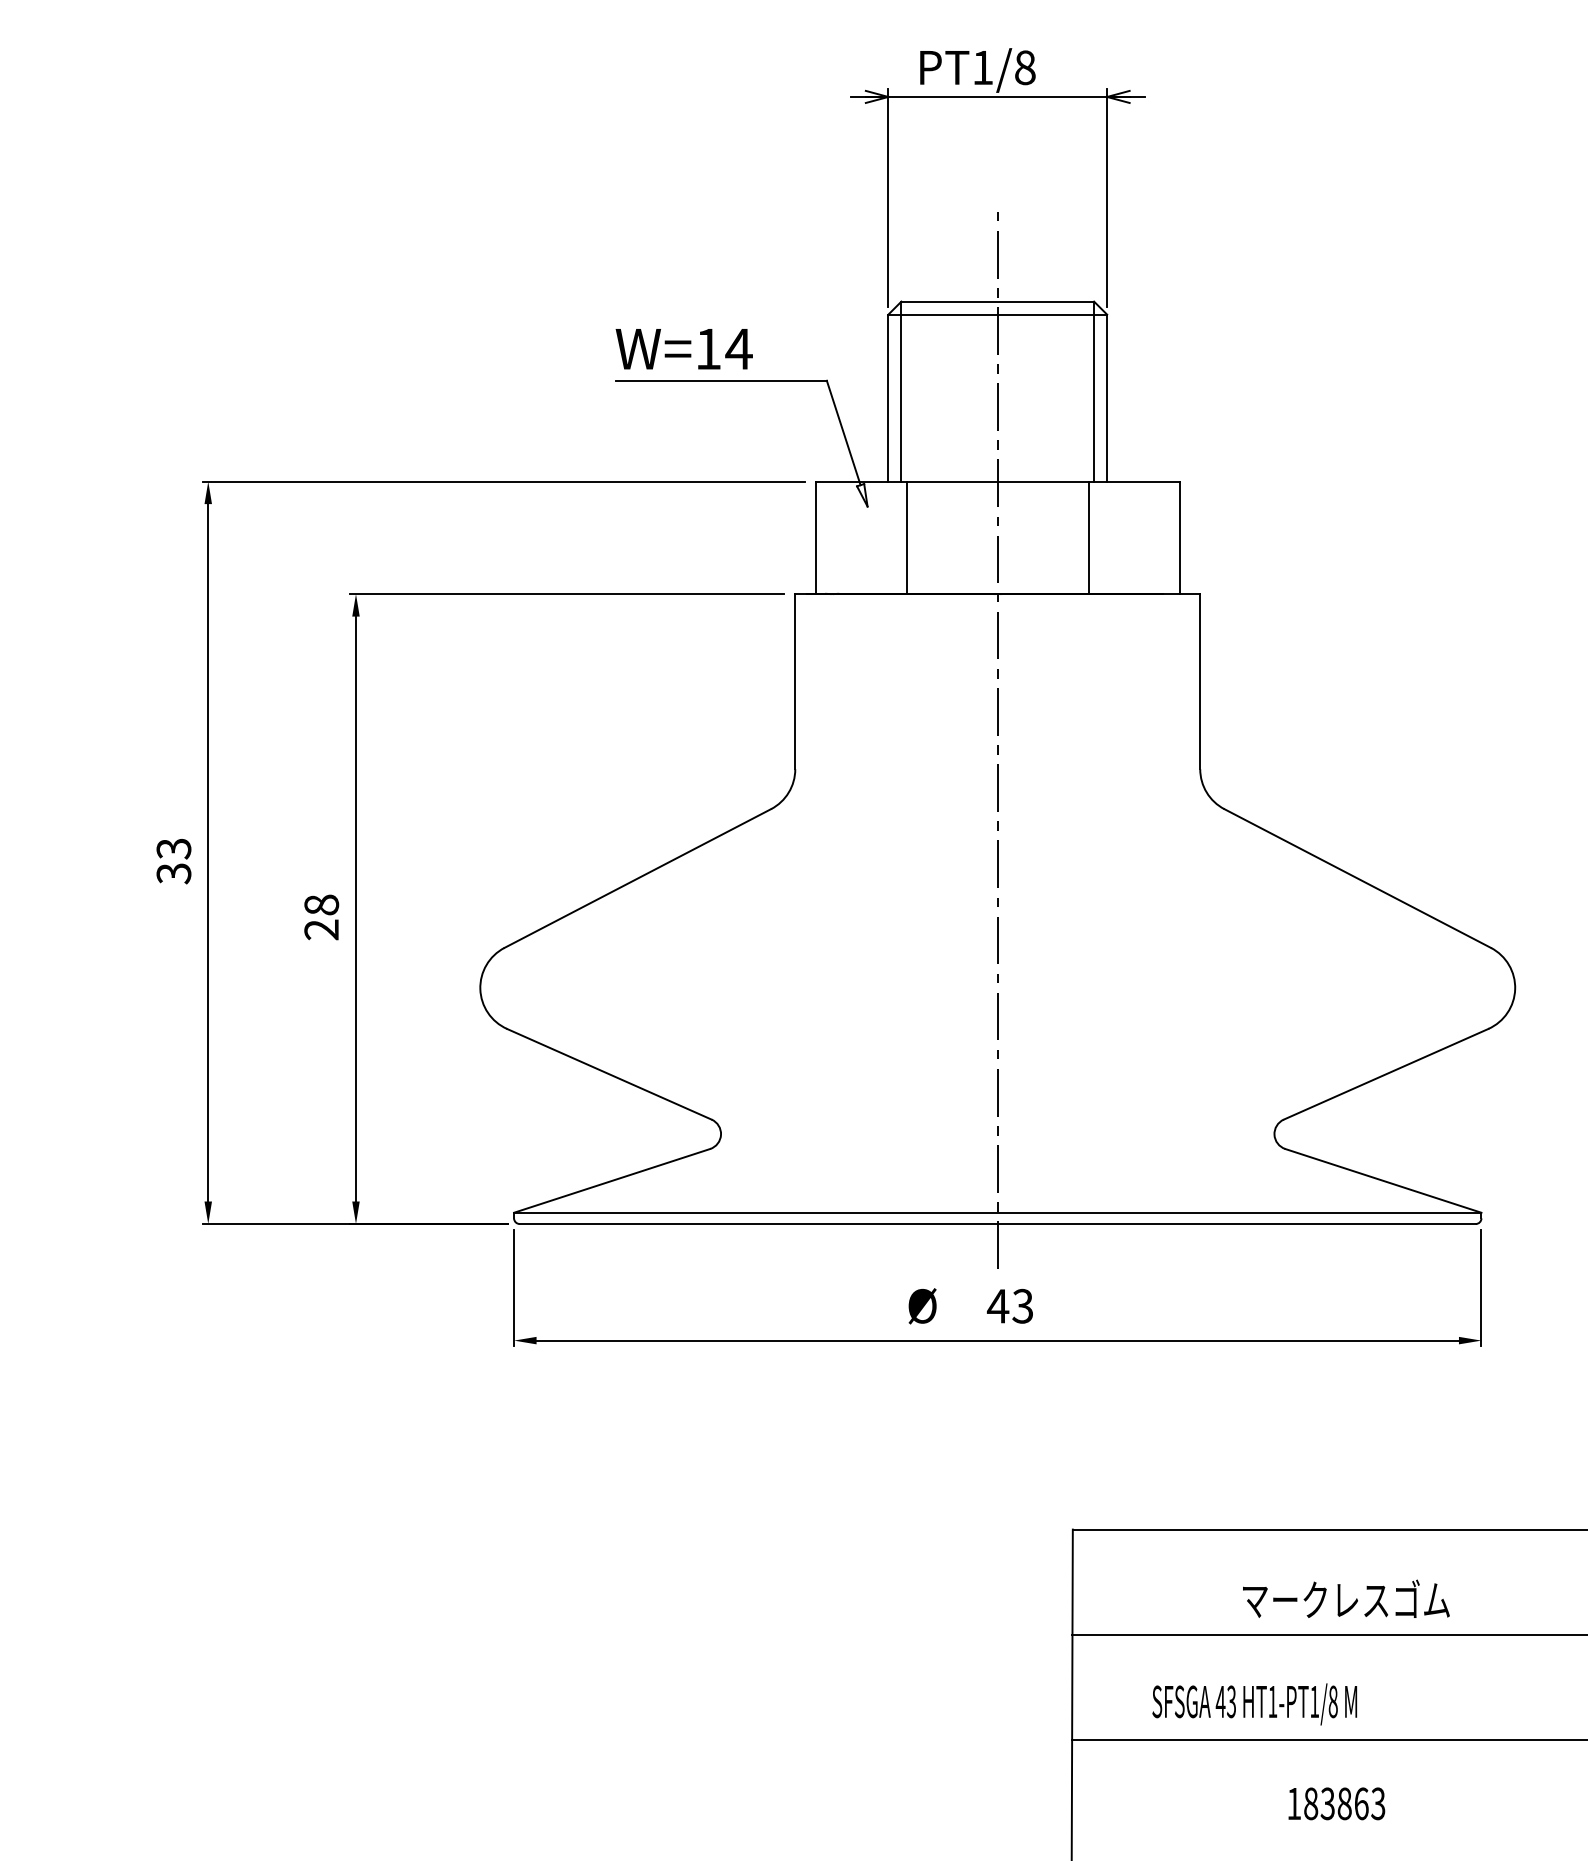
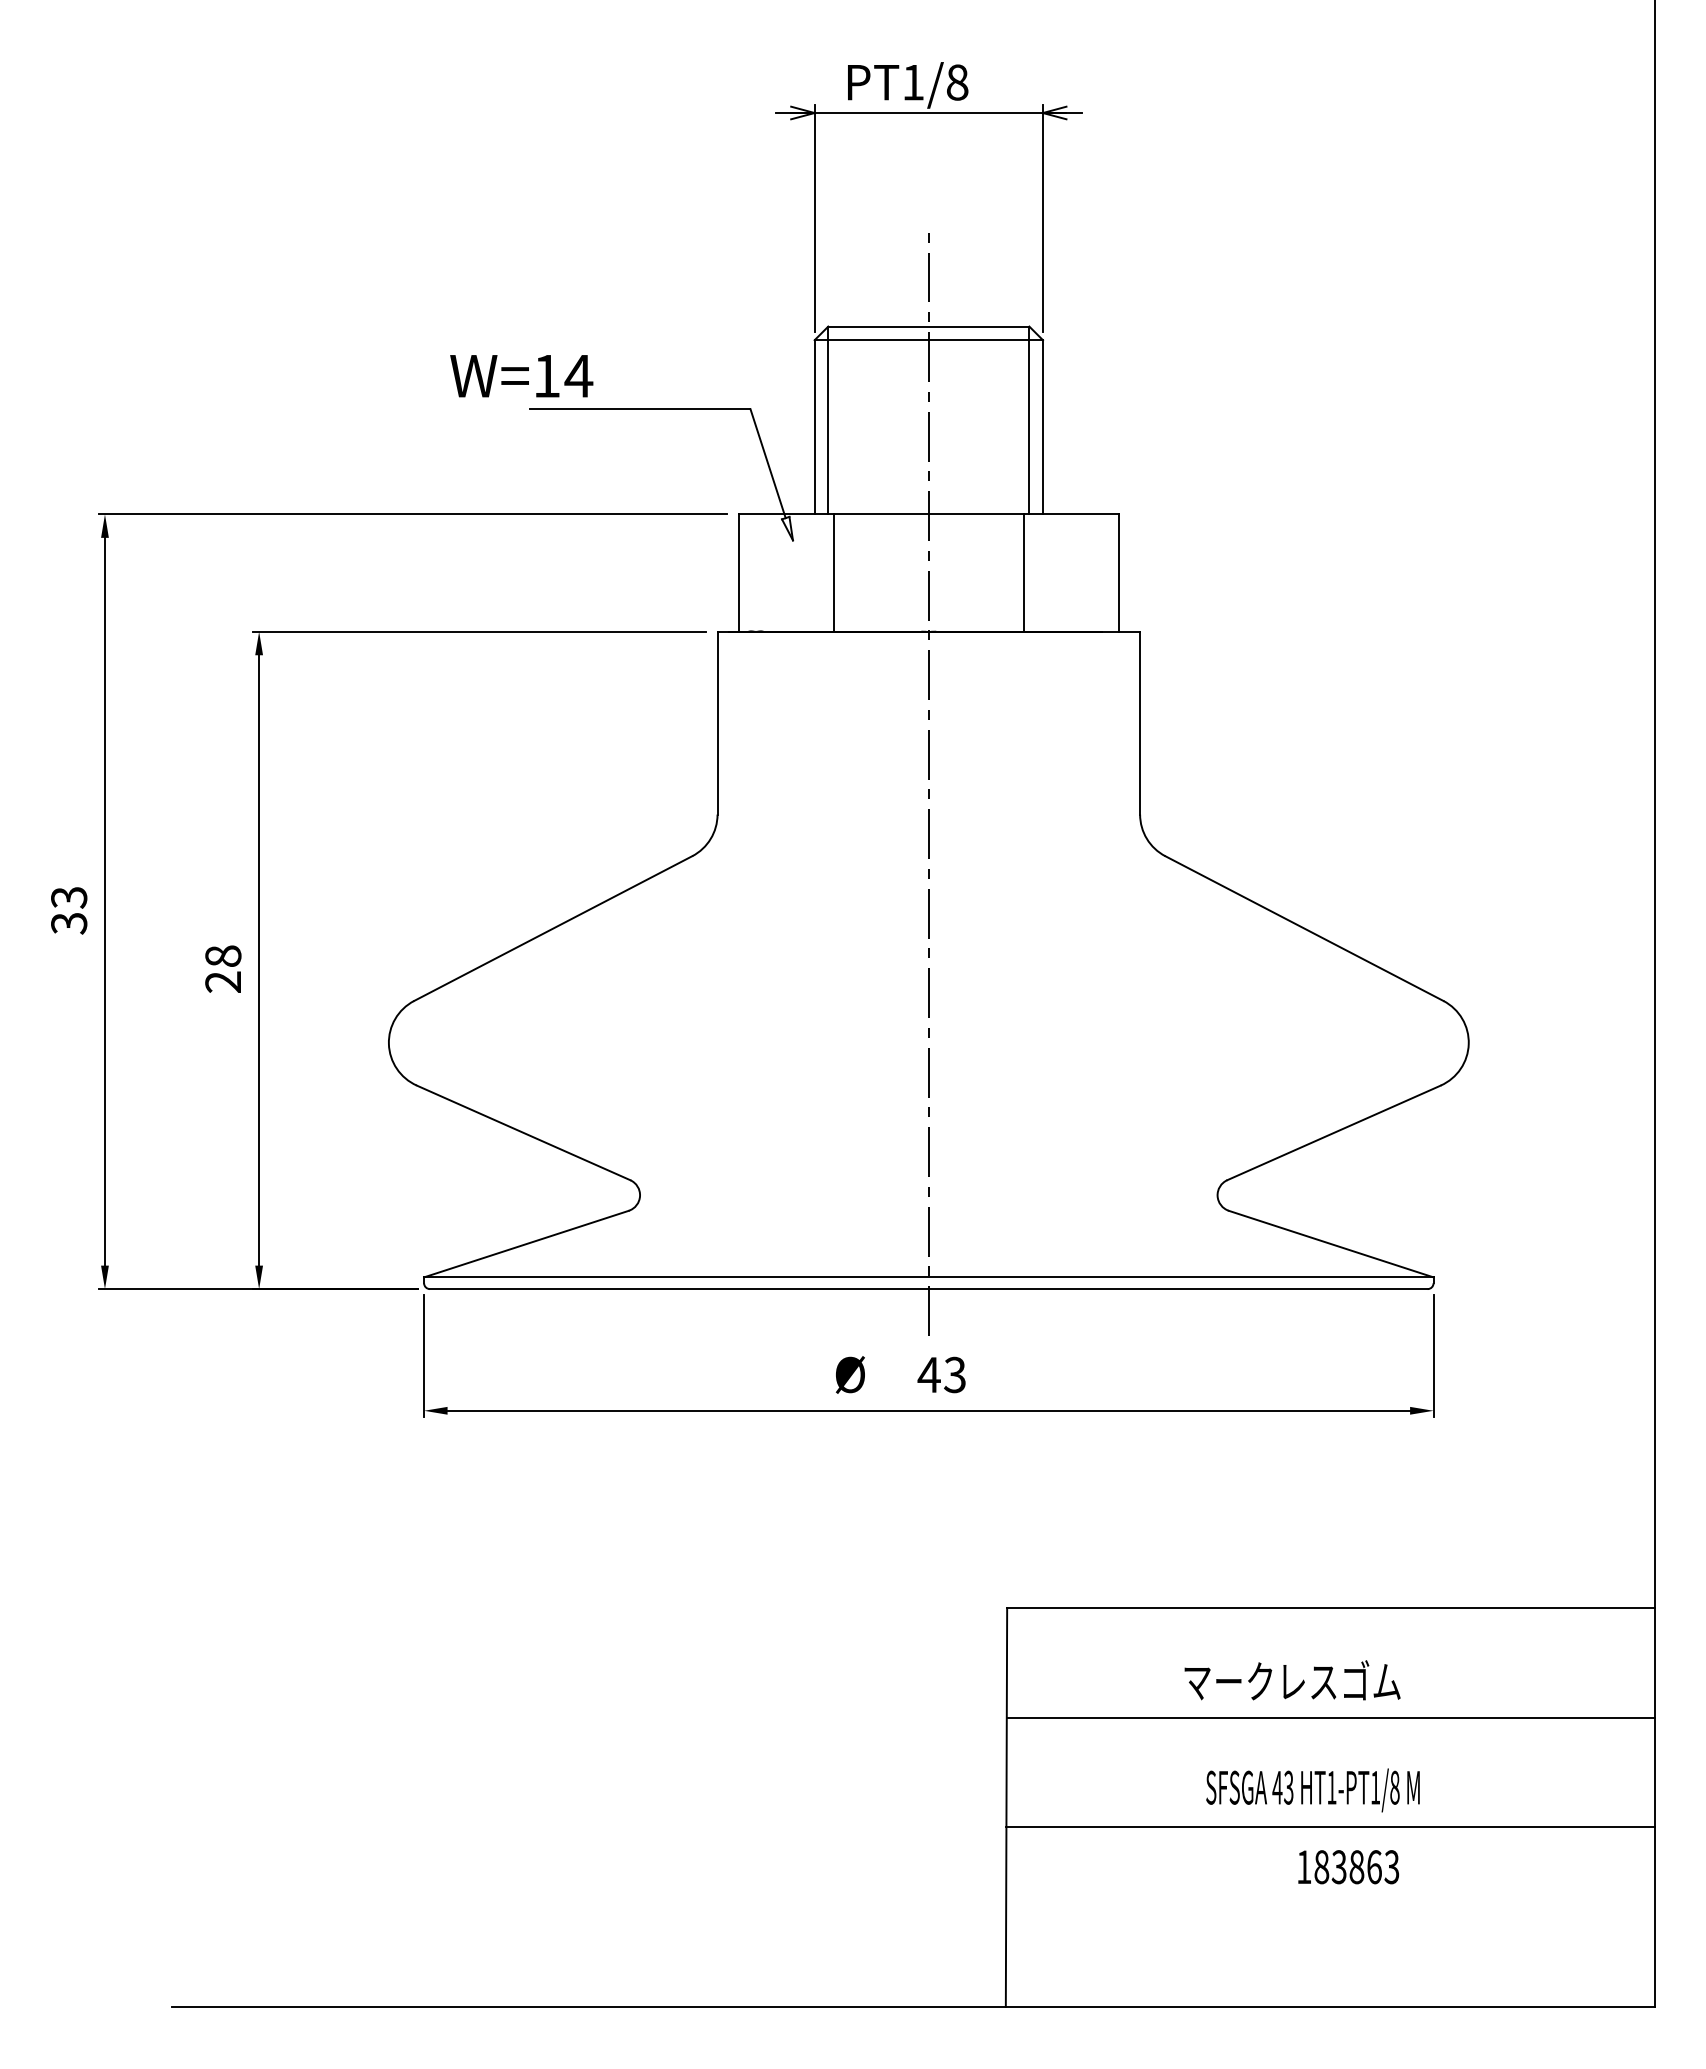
text: (684, 349) -> (521, 376), moved
text: (1254, 1704) -> (1312, 1790), moved
text: (1336, 1804) -> (1348, 1867), moved

